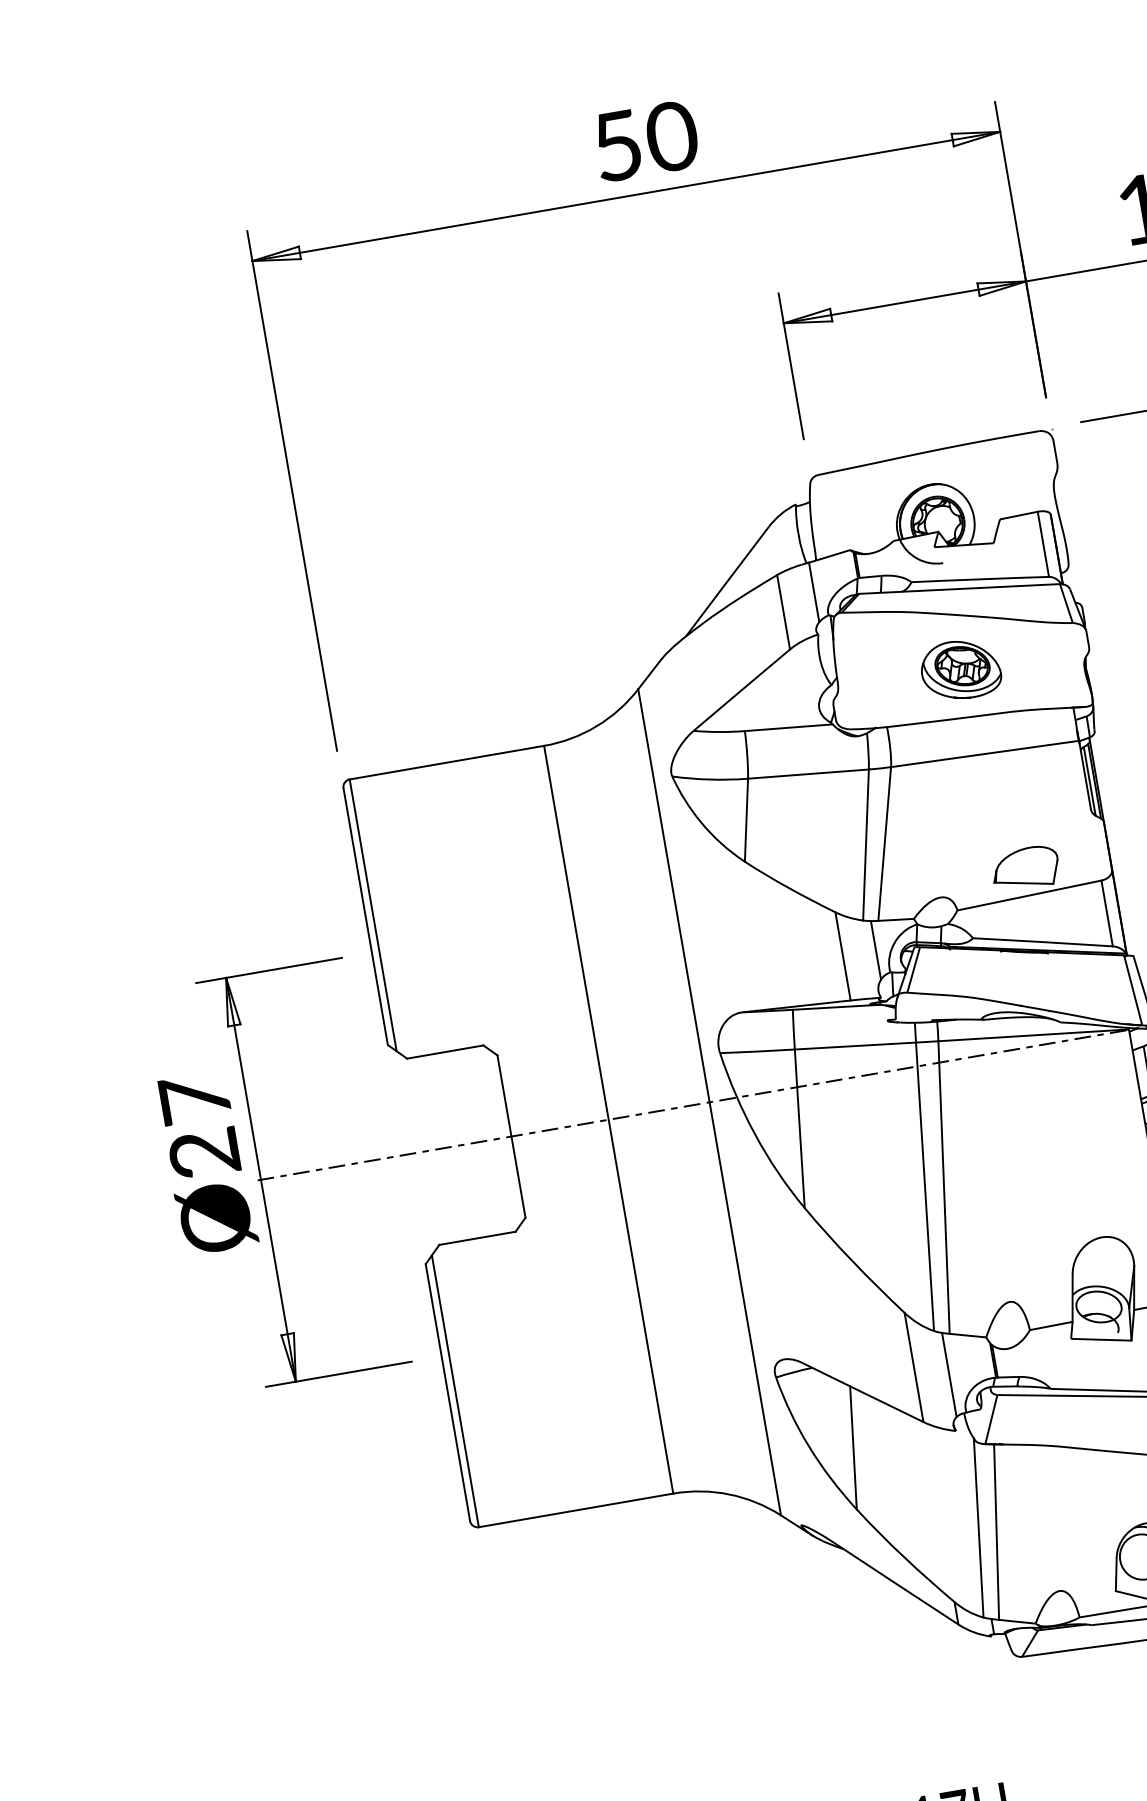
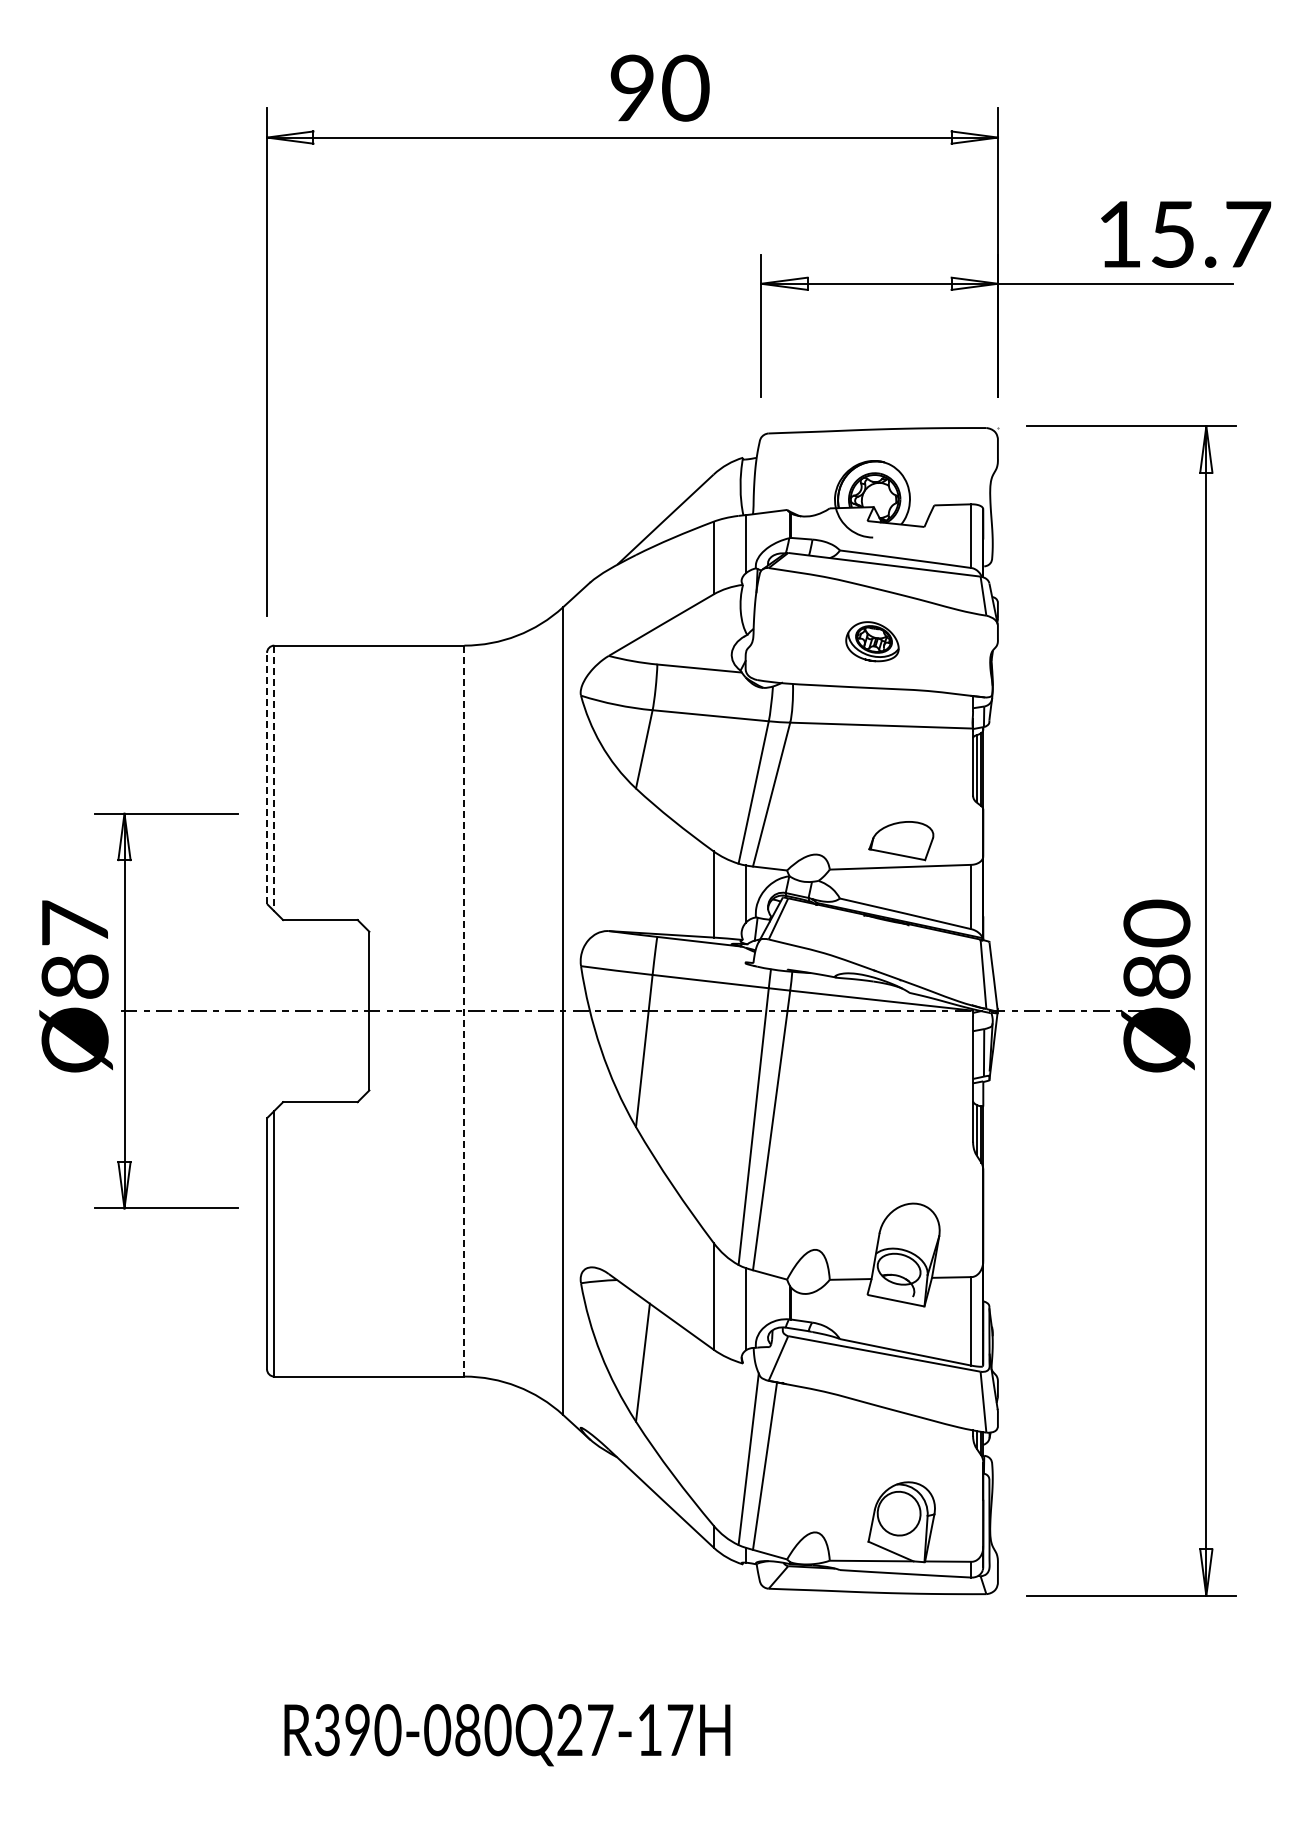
text: (616, 145) -> (631, 87), 50 -> 90
part: (960, 669) -> (872, 641), size x0.7
line: (373, 915) -> (274, 778), solid -> dashed
line: (366, 916) -> (267, 778), solid -> dashed
line: (608, 1120) -> (464, 1011), solid -> dashed
text: (204, 1153) -> (75, 976), Ø27 -> Ø87

